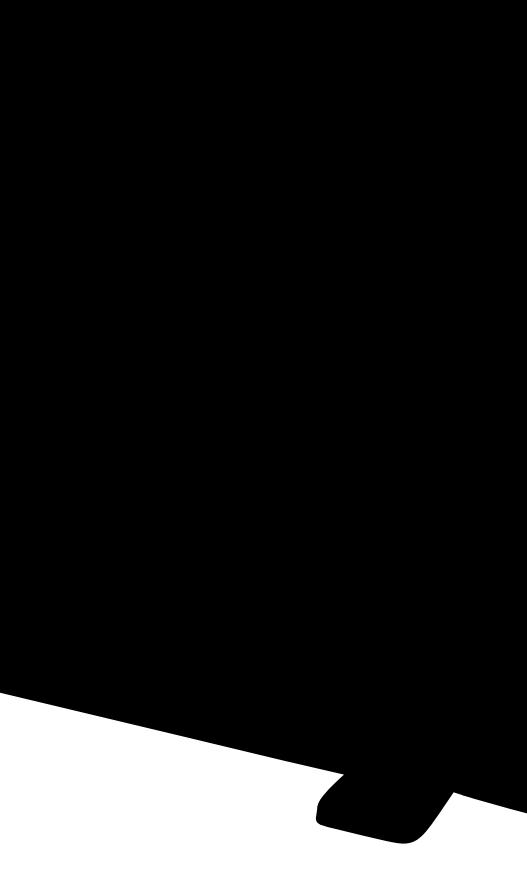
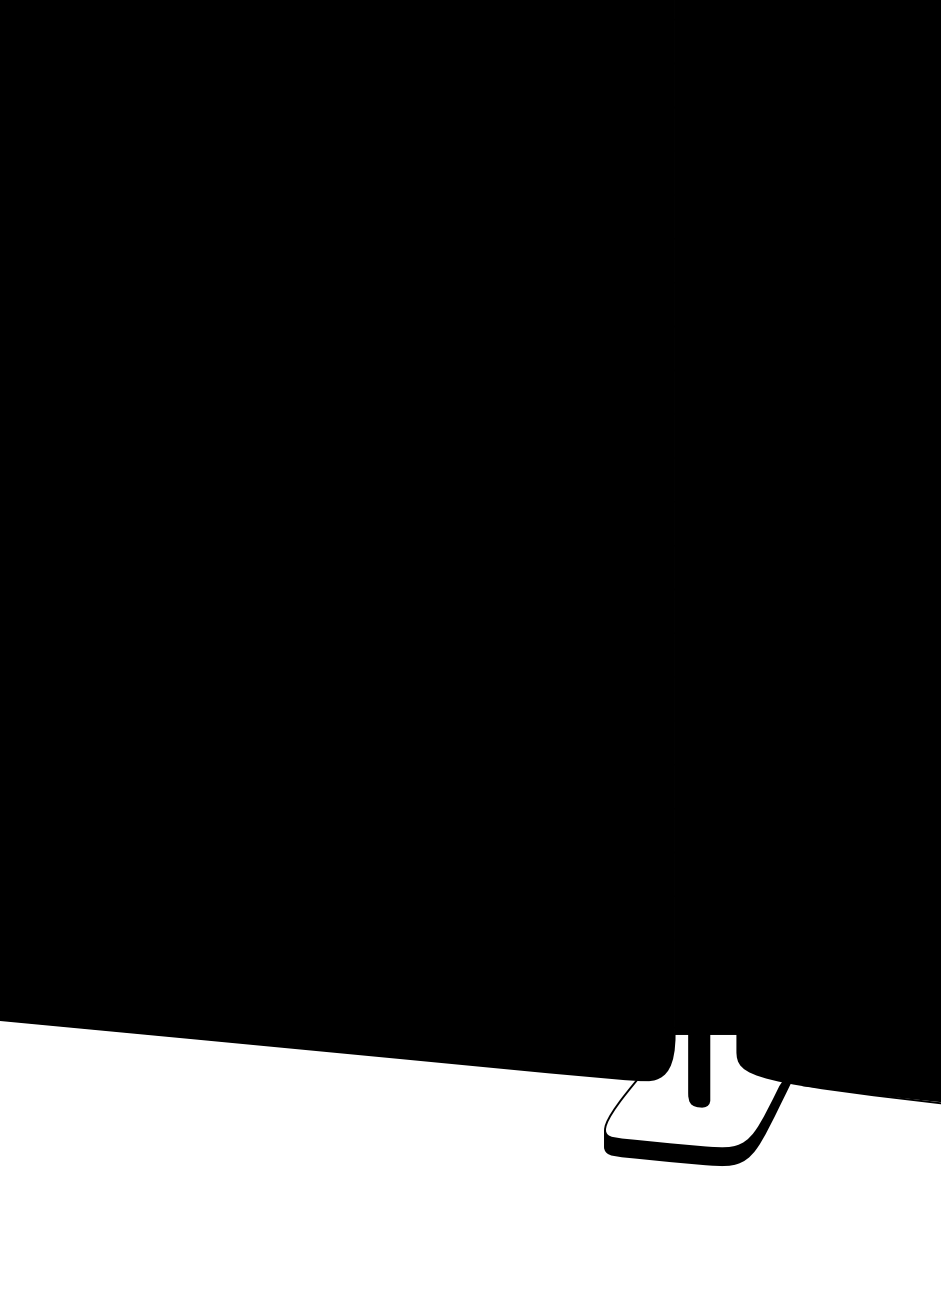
fill: (384, 786) -> (693, 1090), removed

